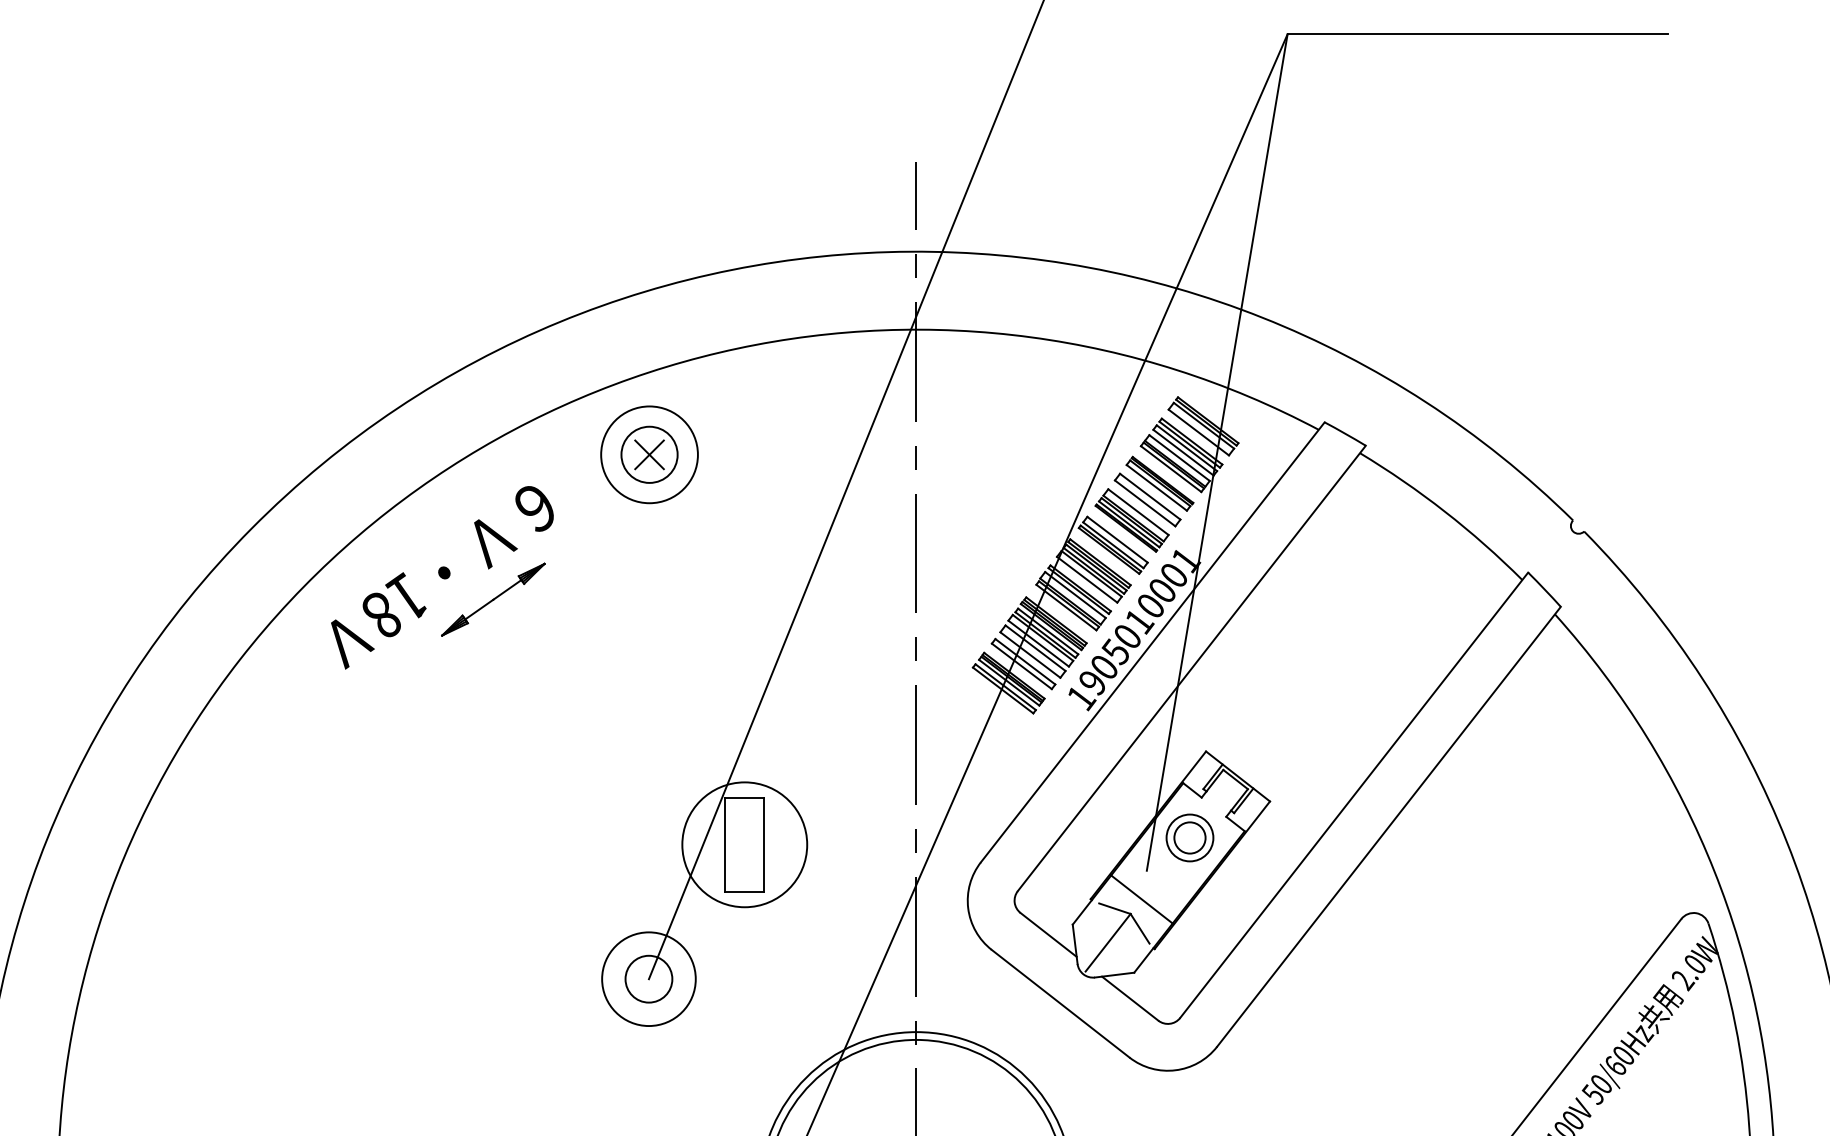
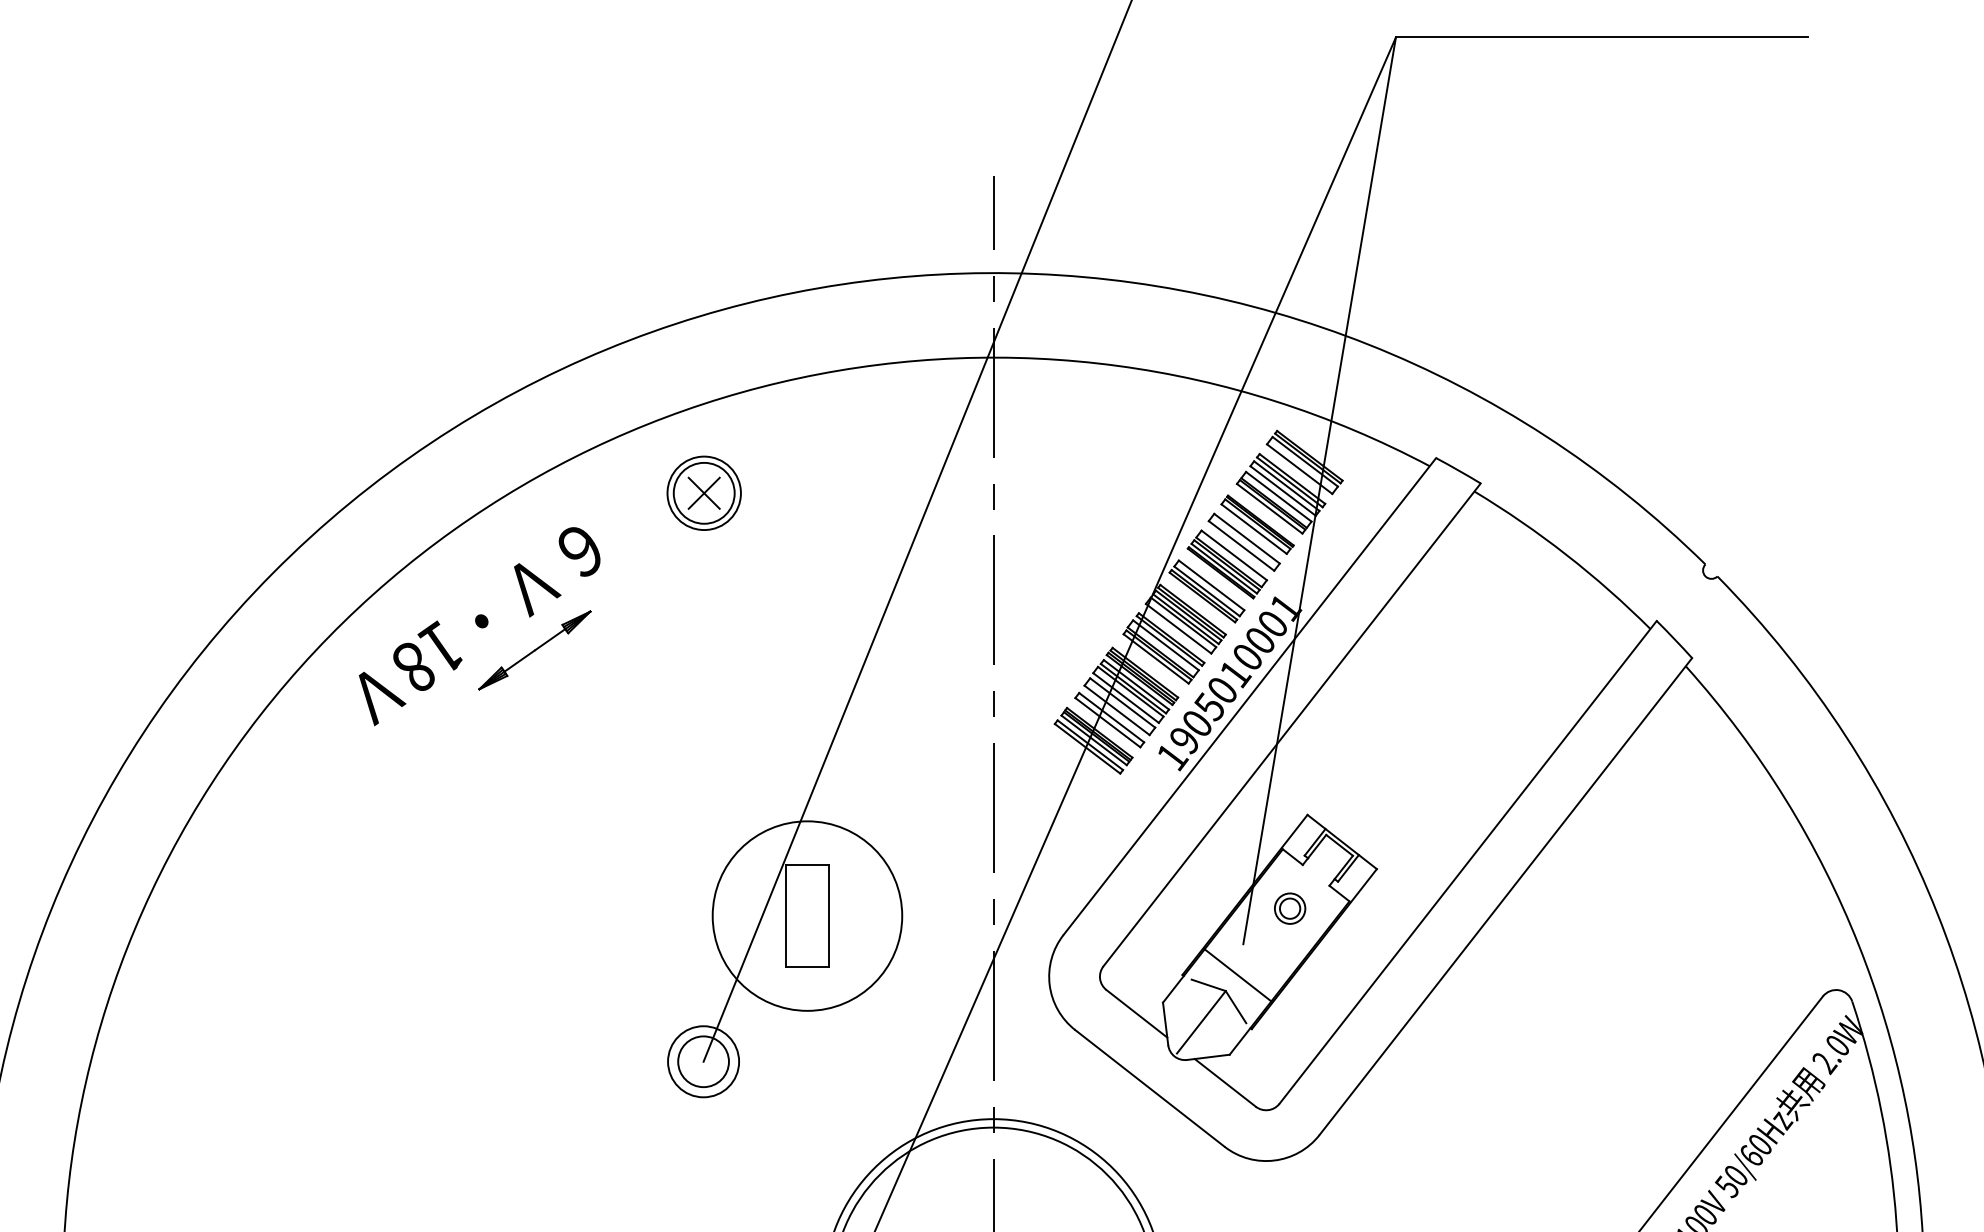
circle: (649, 454) -> (704, 492), size x0.7
part: (1189, 837) -> (1289, 908), size x0.6
circle: (744, 844) -> (807, 915), size x1.4
circle: (648, 979) -> (703, 1062), size x0.7

